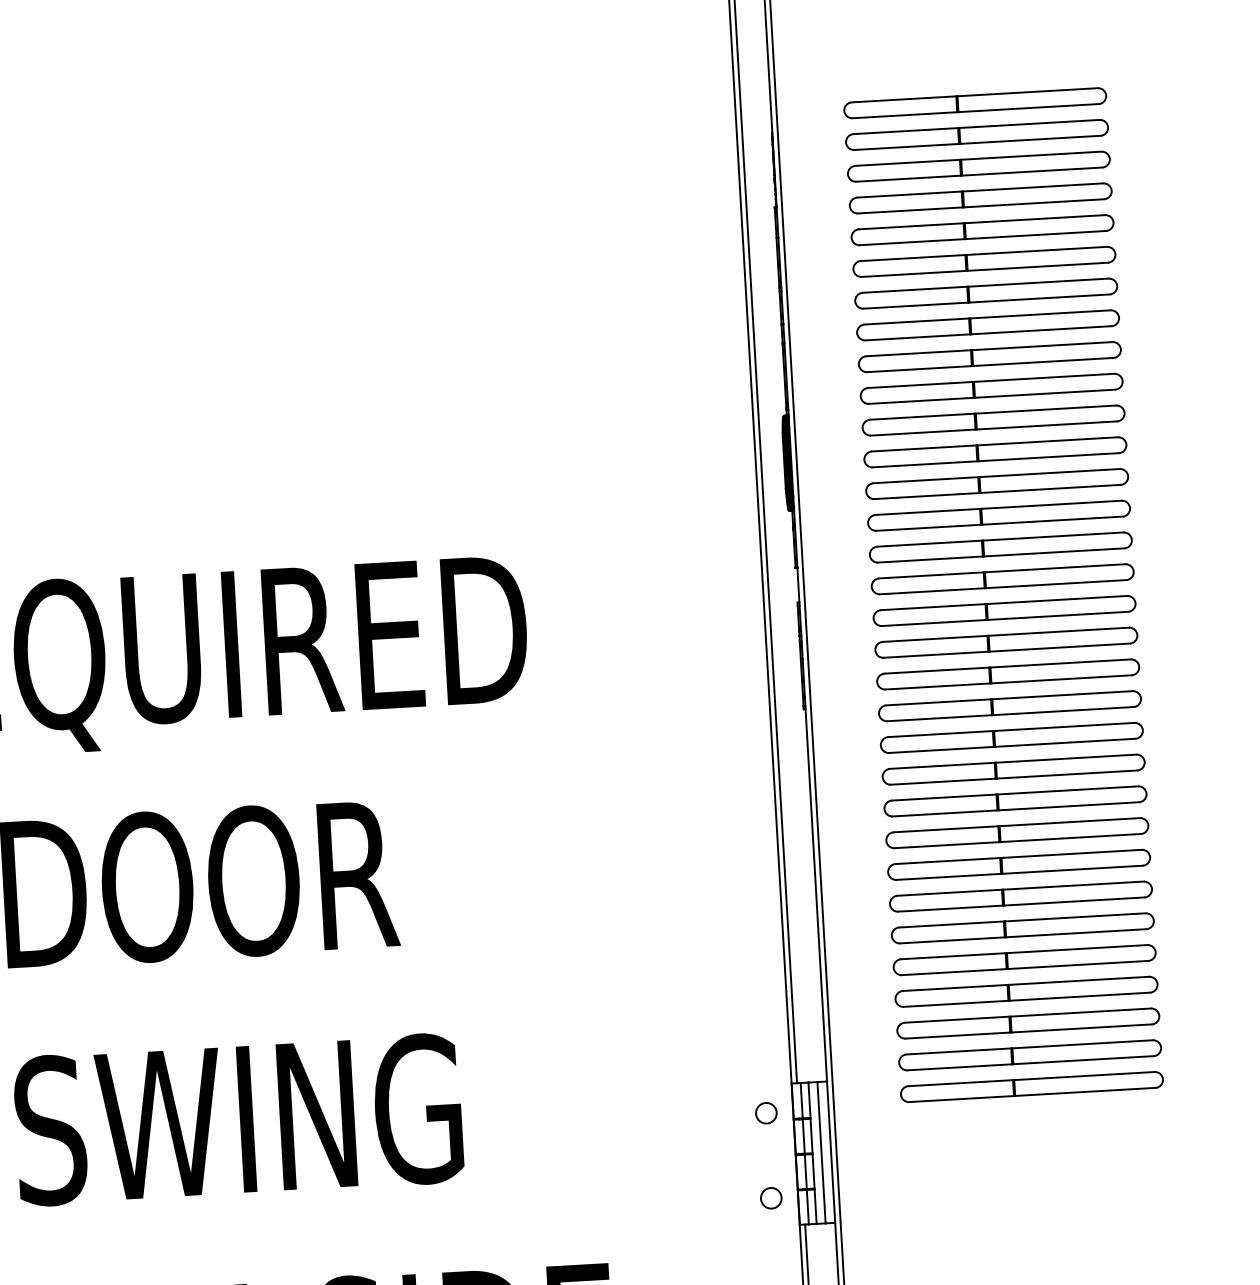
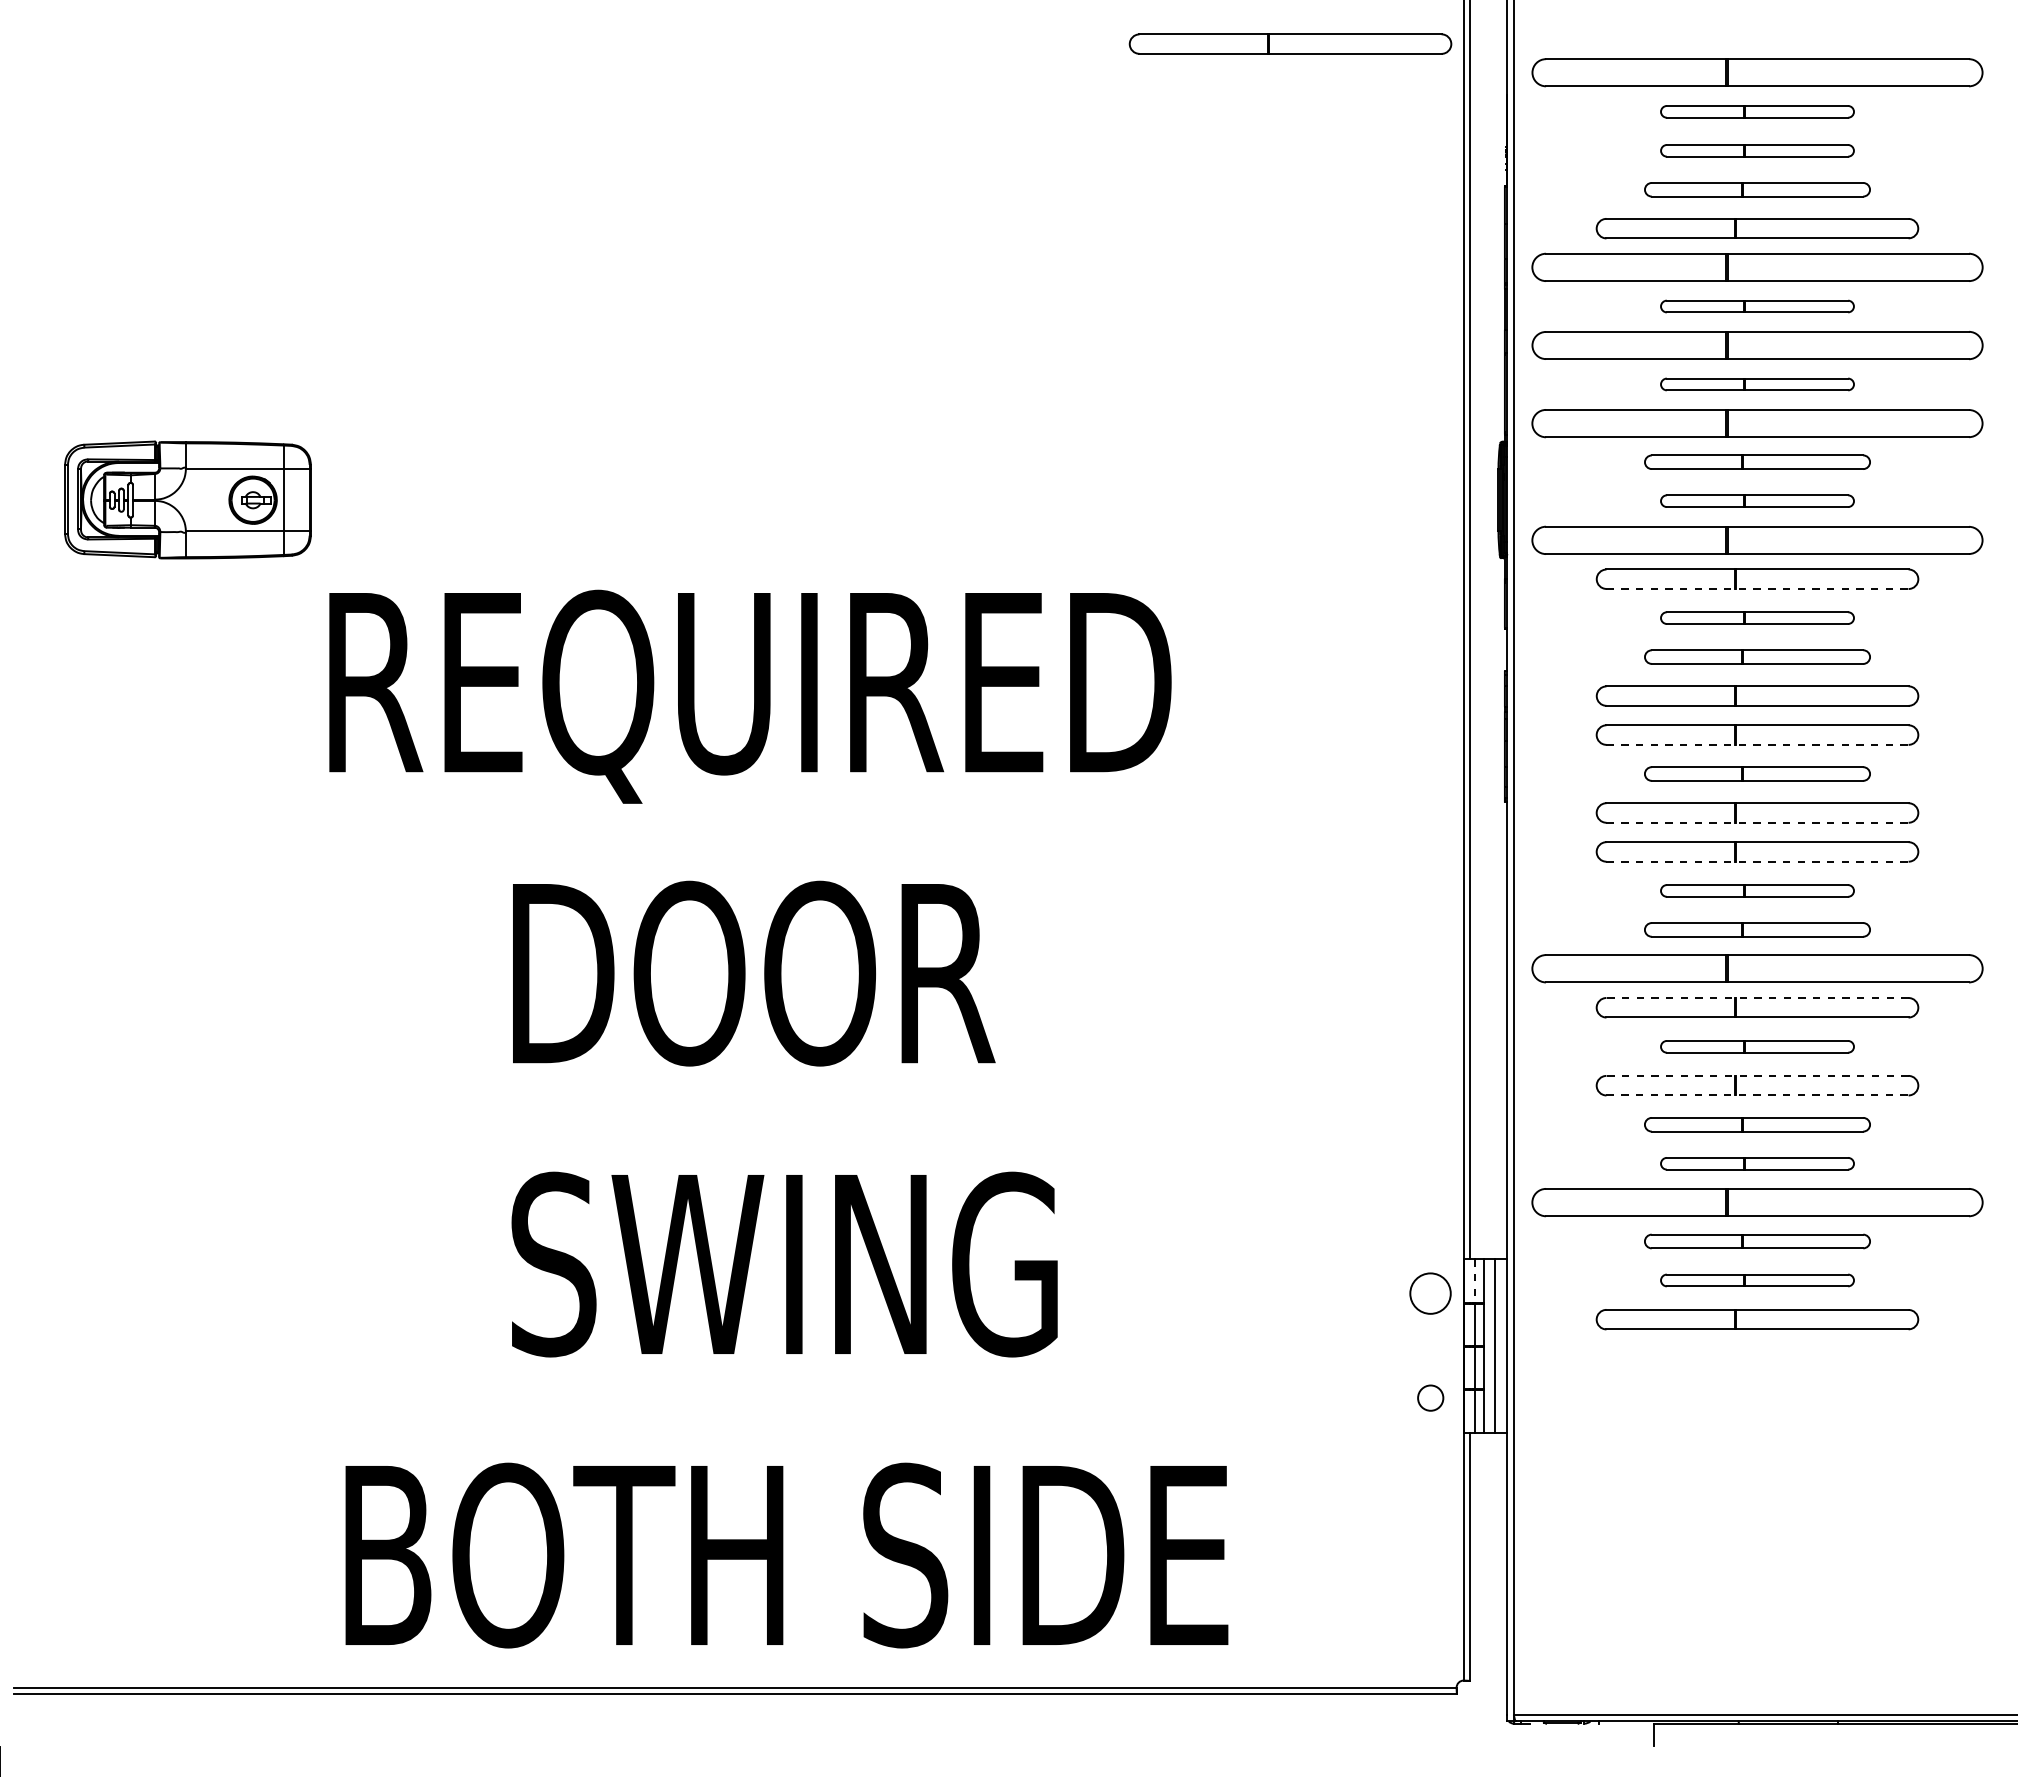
part: (593, 101) -> (1290, 43), added
part: (975, 102) -> (1757, 72), size x1.4
part: (977, 134) -> (1757, 111), size x0.6
part: (978, 166) -> (1757, 150), size x0.6
part: (980, 198) -> (1757, 189), size x0.7
part: (984, 261) -> (1757, 267), size x1.4
part: (986, 293) -> (1757, 306), size x0.6
part: (988, 325) -> (1757, 345), size x1.4
part: (989, 357) -> (1757, 384), size x0.6
part: (991, 388) -> (1757, 422), size x1.4
part: (993, 419) -> (1757, 461), size x0.7
part: (995, 451) -> (1757, 500), size x0.6
part: (997, 483) -> (1757, 539), size x1.4
line: (1000, 523) -> (1758, 588), solid -> dashed
part: (1000, 546) -> (1757, 617), size x0.6
part: (1002, 578) -> (1757, 656), size x0.7
line: (1007, 650) -> (1758, 744), solid -> dashed
part: (1008, 674) -> (1757, 773), size x0.7
line: (1011, 713) -> (1758, 822), solid -> dashed
line: (1013, 745) -> (1758, 861), solid -> dashed
part: (1013, 769) -> (1757, 890), size x0.6
part: (1015, 801) -> (1757, 929), size x0.7
part: (1017, 832) -> (1757, 968), size x1.4
line: (1018, 857) -> (1757, 998), solid -> dashed
part: (1020, 896) -> (1757, 1046), size x0.6
line: (1022, 920) -> (1757, 1075), solid -> dashed
line: (1024, 936) -> (1758, 1095), solid -> dashed
part: (1024, 960) -> (1757, 1124), size x0.7
part: (1026, 991) -> (1757, 1163), size x0.6
part: (1028, 1023) -> (1757, 1202), size x1.4
part: (1030, 1055) -> (1757, 1241), size x0.7
part: (1031, 1087) -> (1757, 1280), size x0.6
line: (801, 1100) -> (1474, 1280), solid -> dashed
circle: (766, 1113) -> (1430, 1293), size x1.6
part: (1033, 1118) -> (1757, 1319), added

